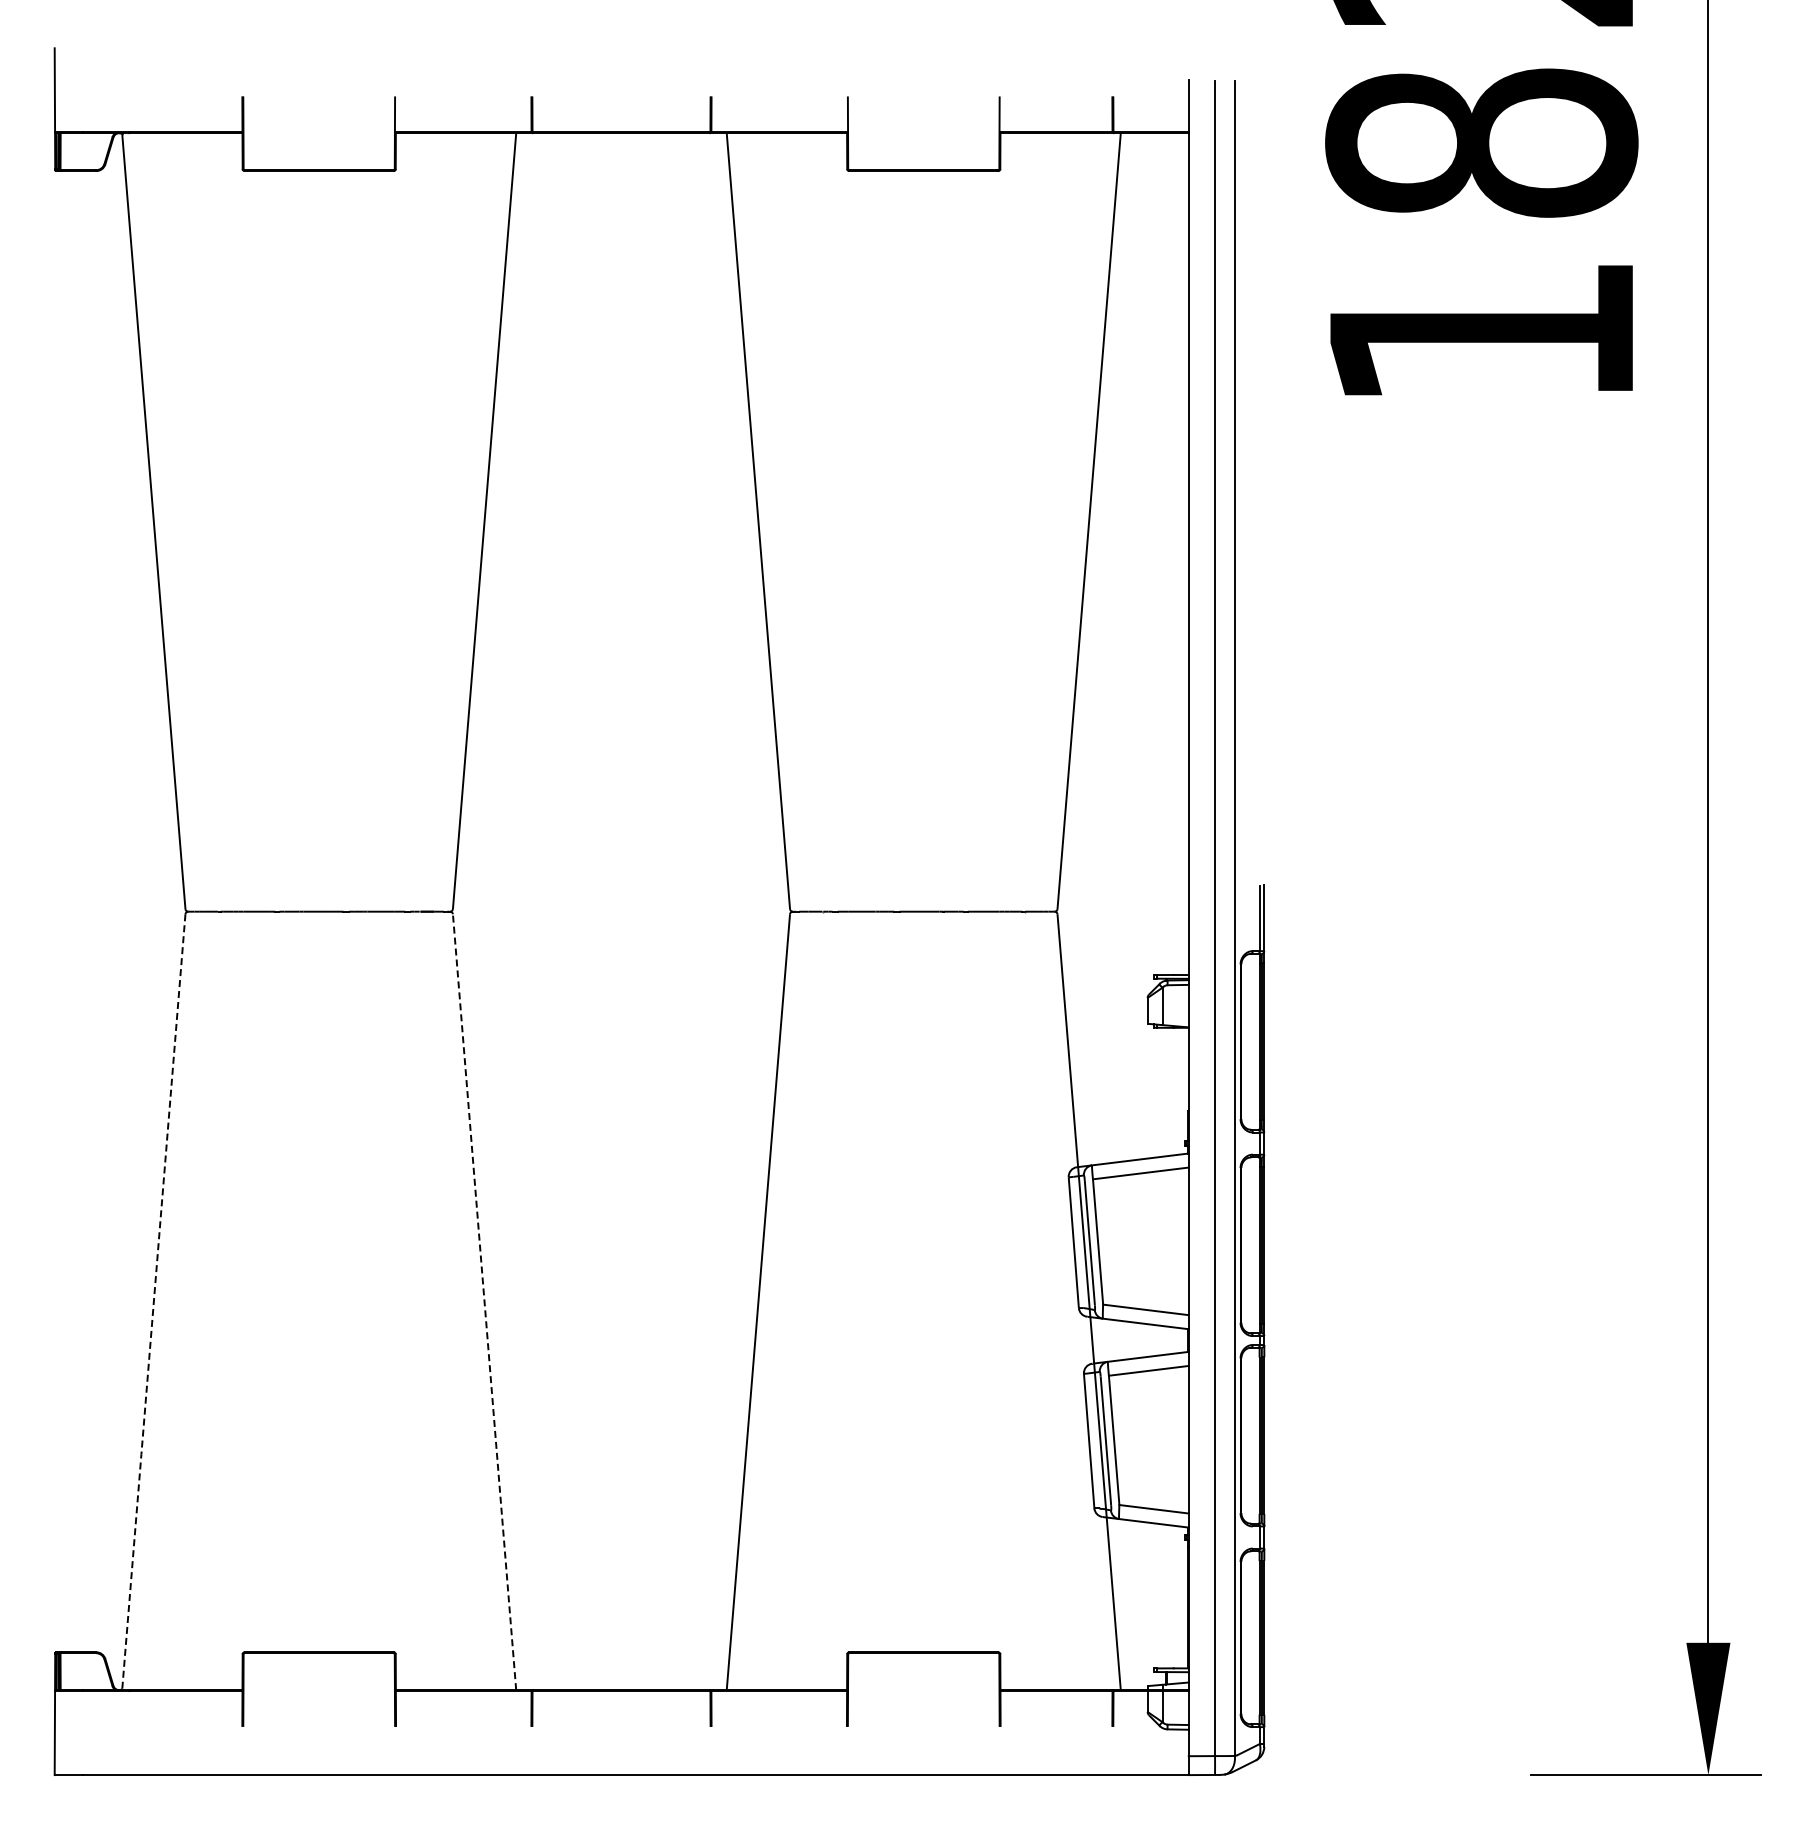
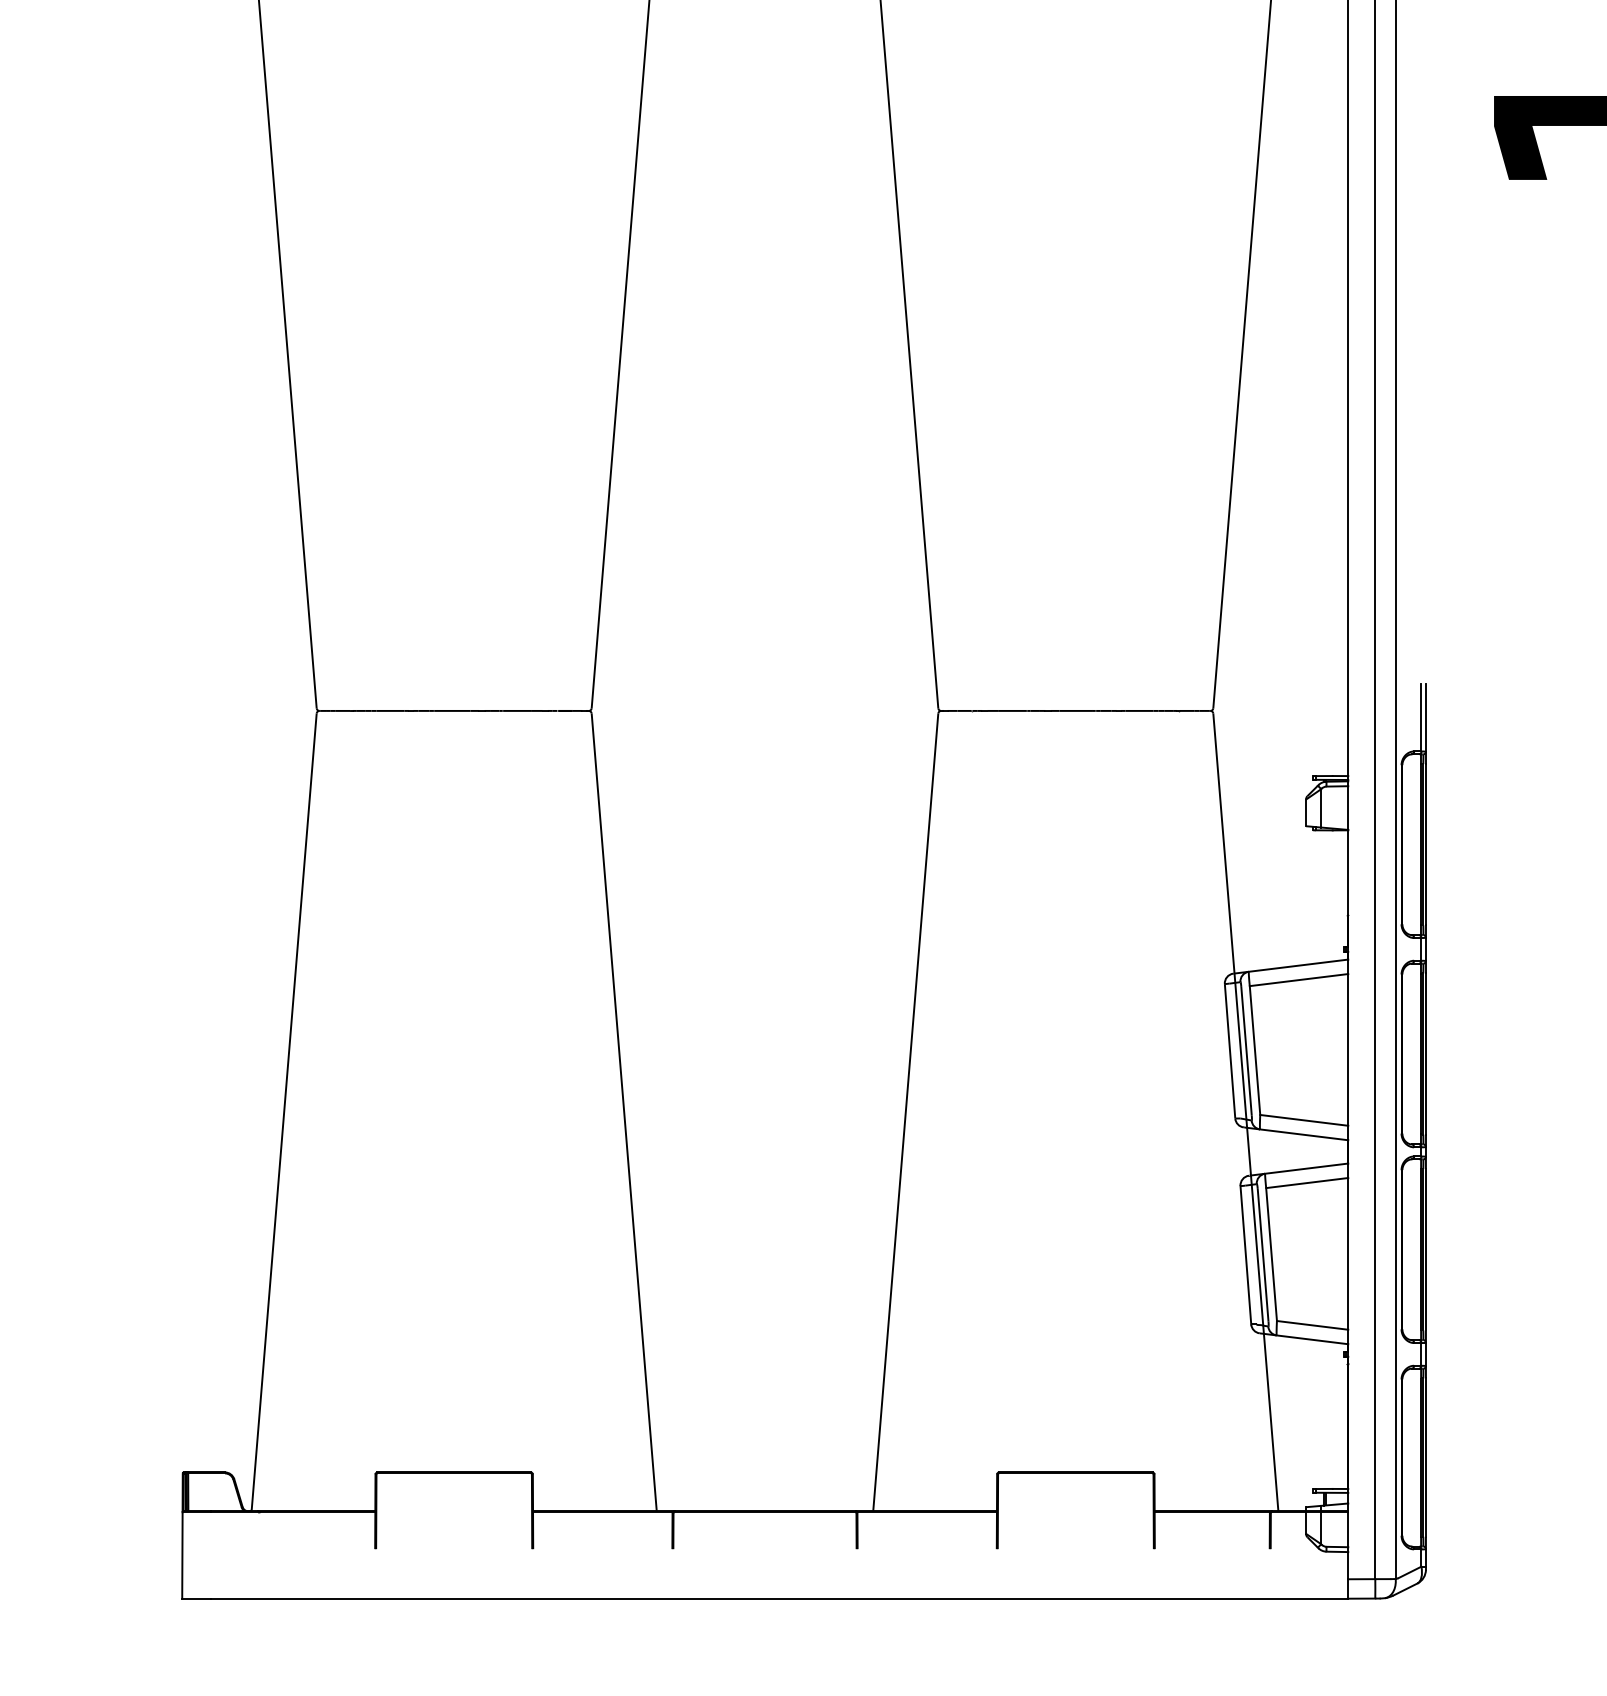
line: (153, 1301) -> (283, 1111), dashed -> solid
line: (484, 1302) -> (624, 1112), dashed -> solid

